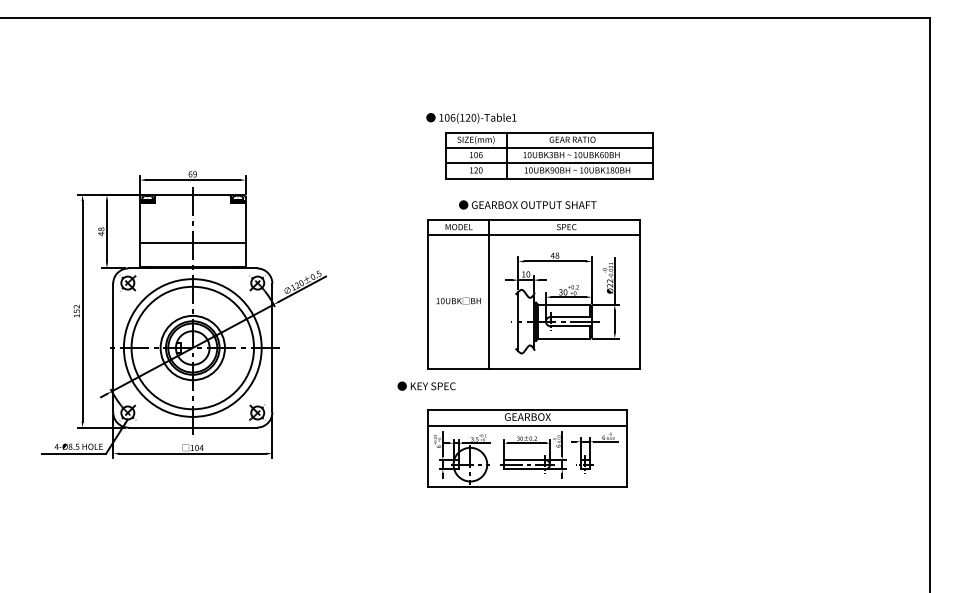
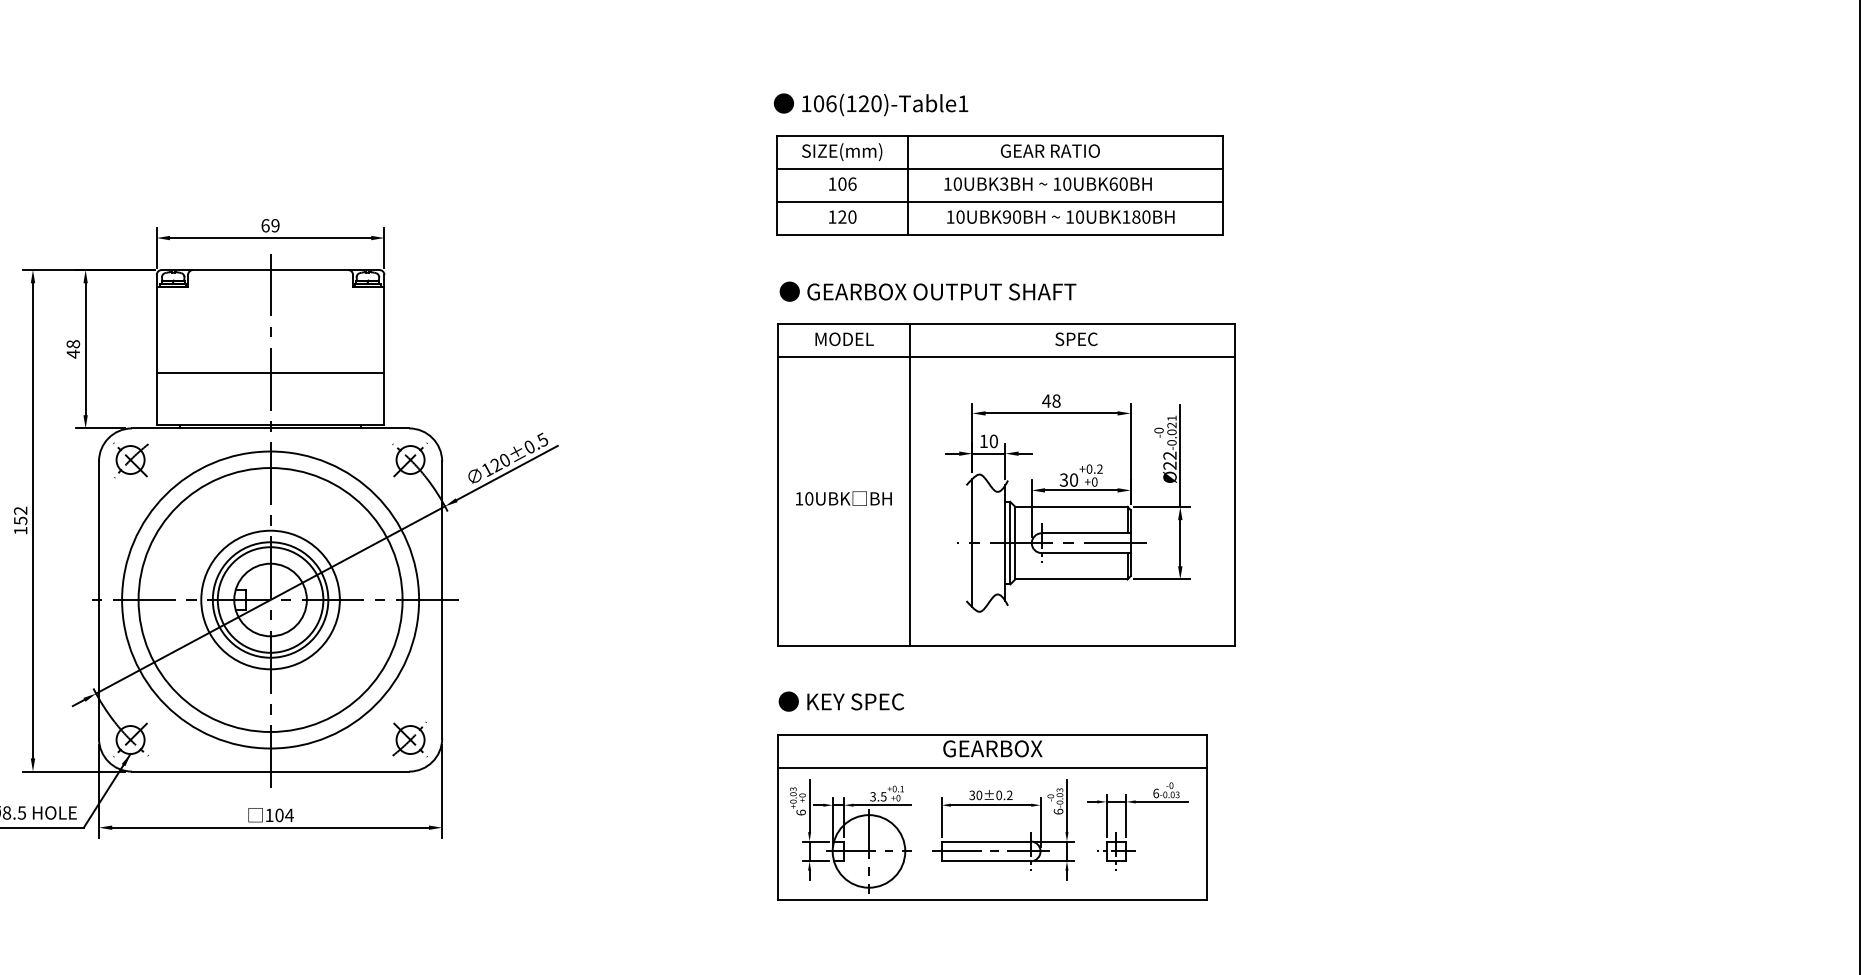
part: (549, 155) -> (1000, 184), moved
text: (527, 204) -> (927, 290), moved
text: (426, 385) -> (841, 700), moved

